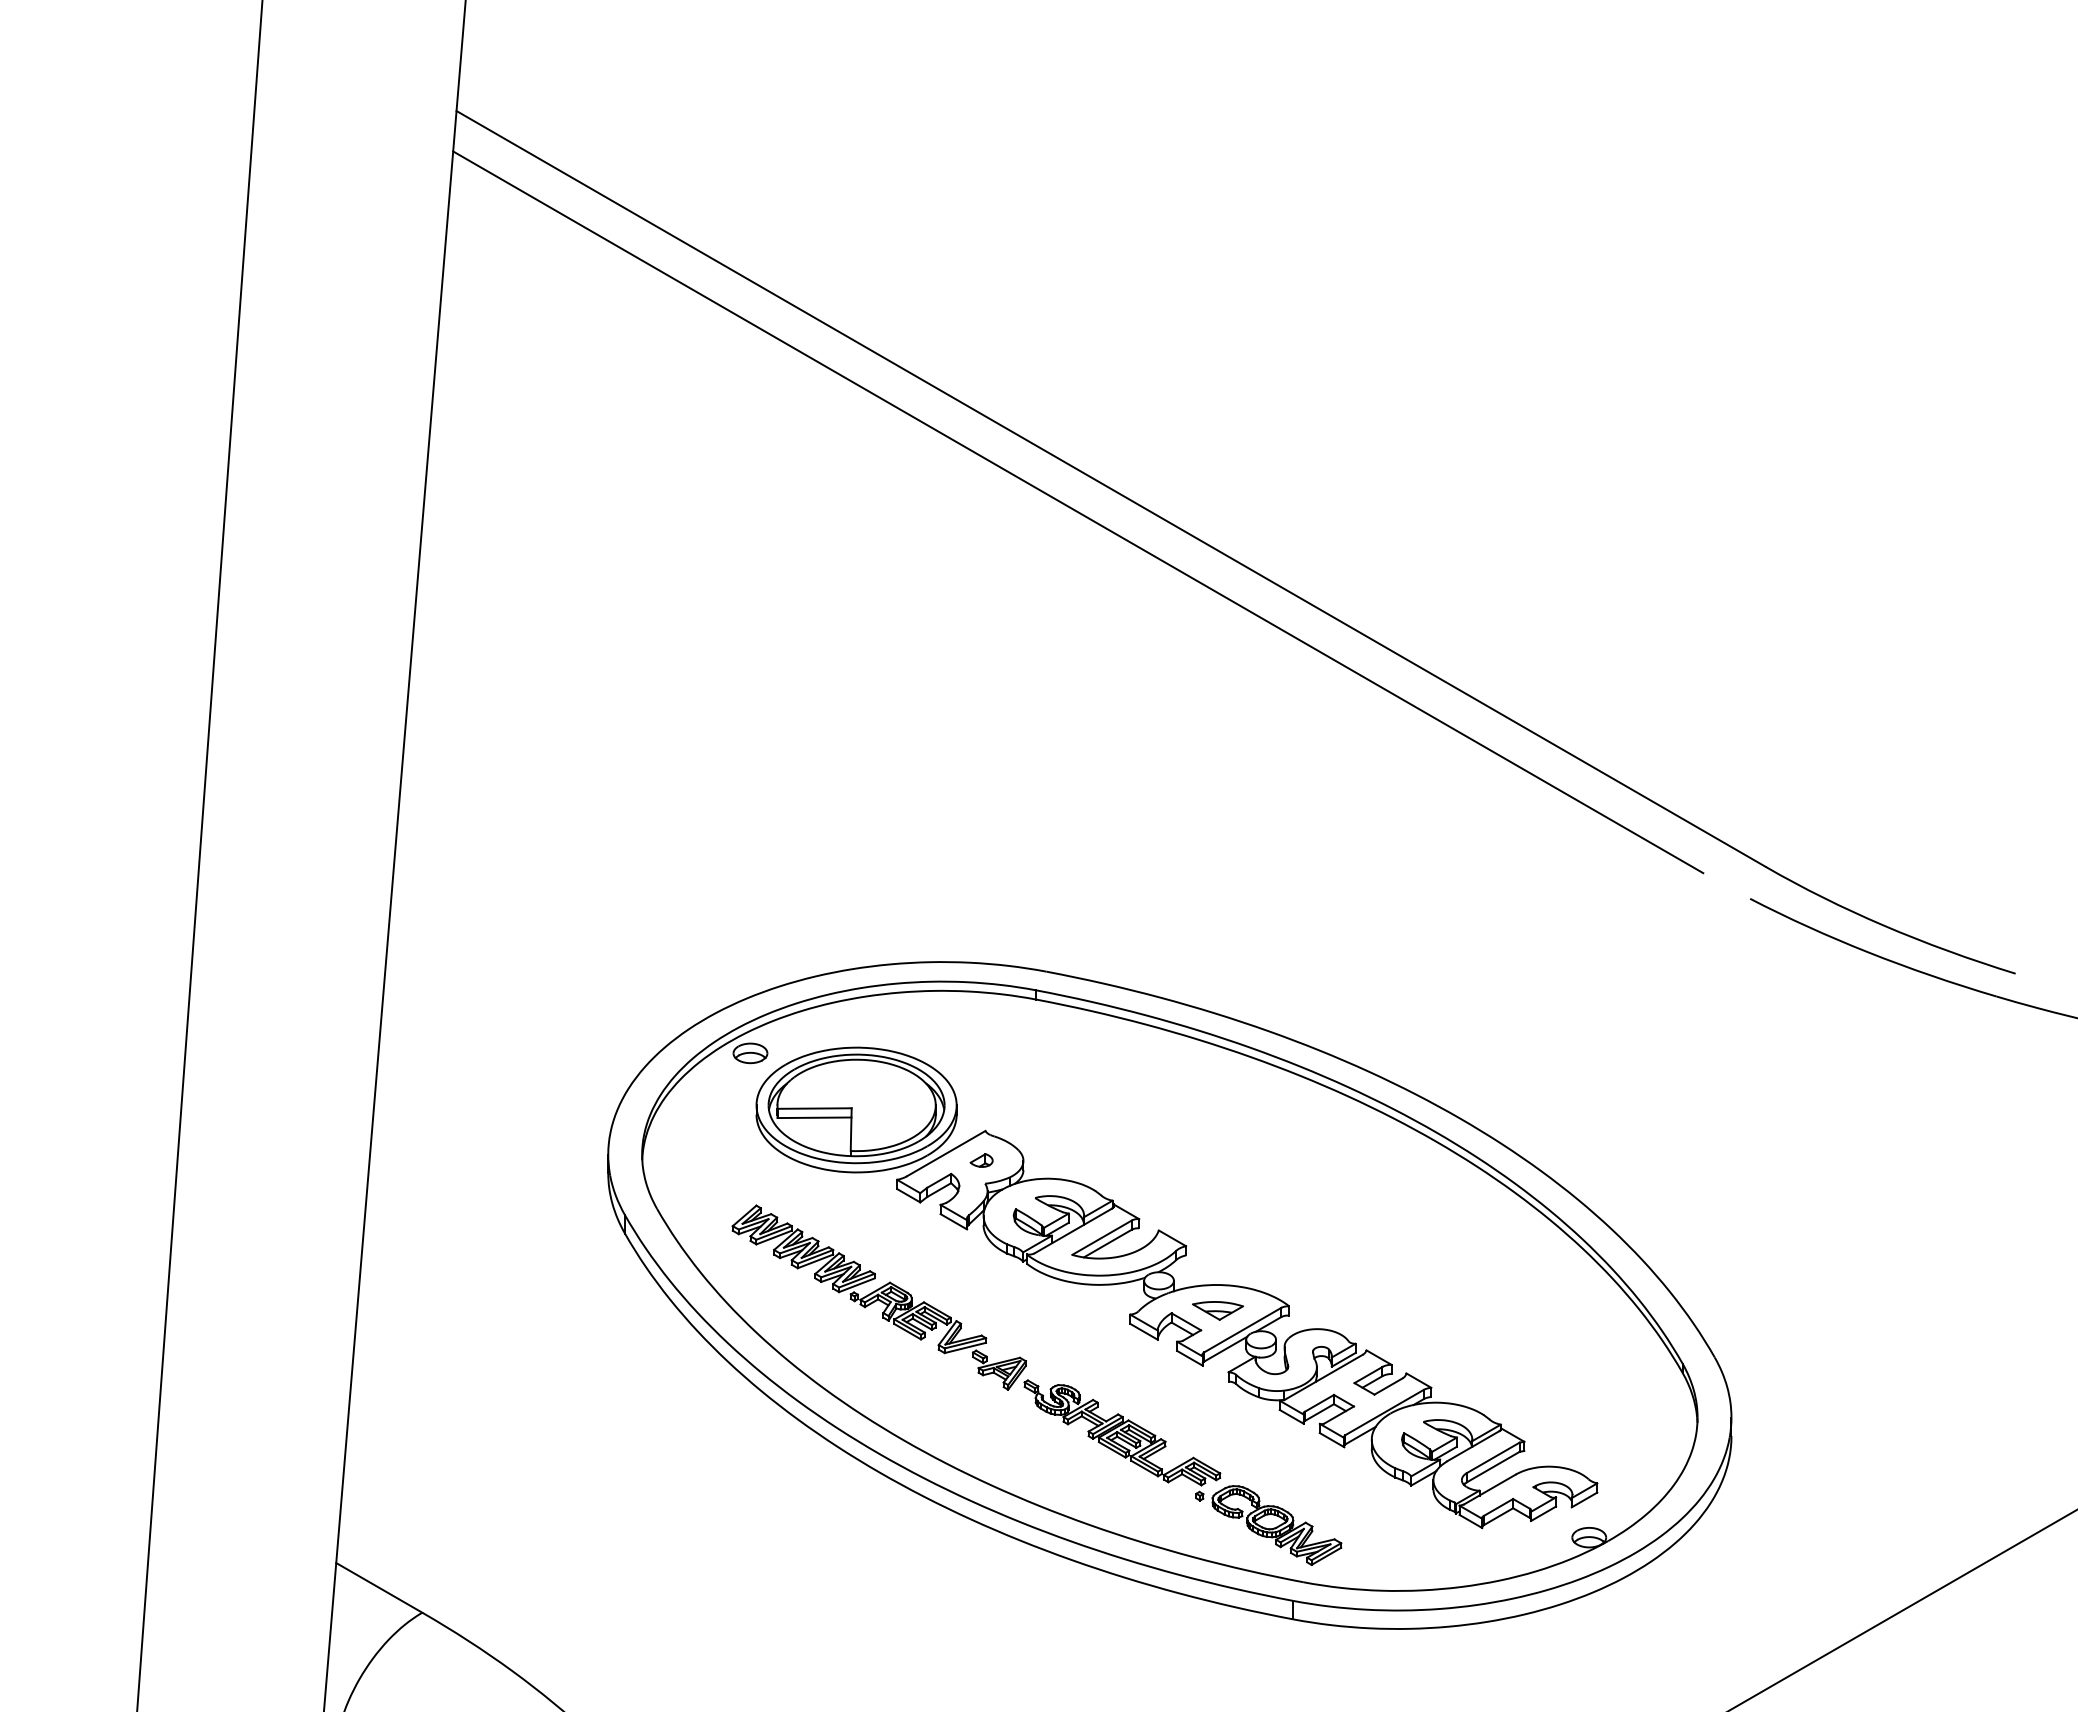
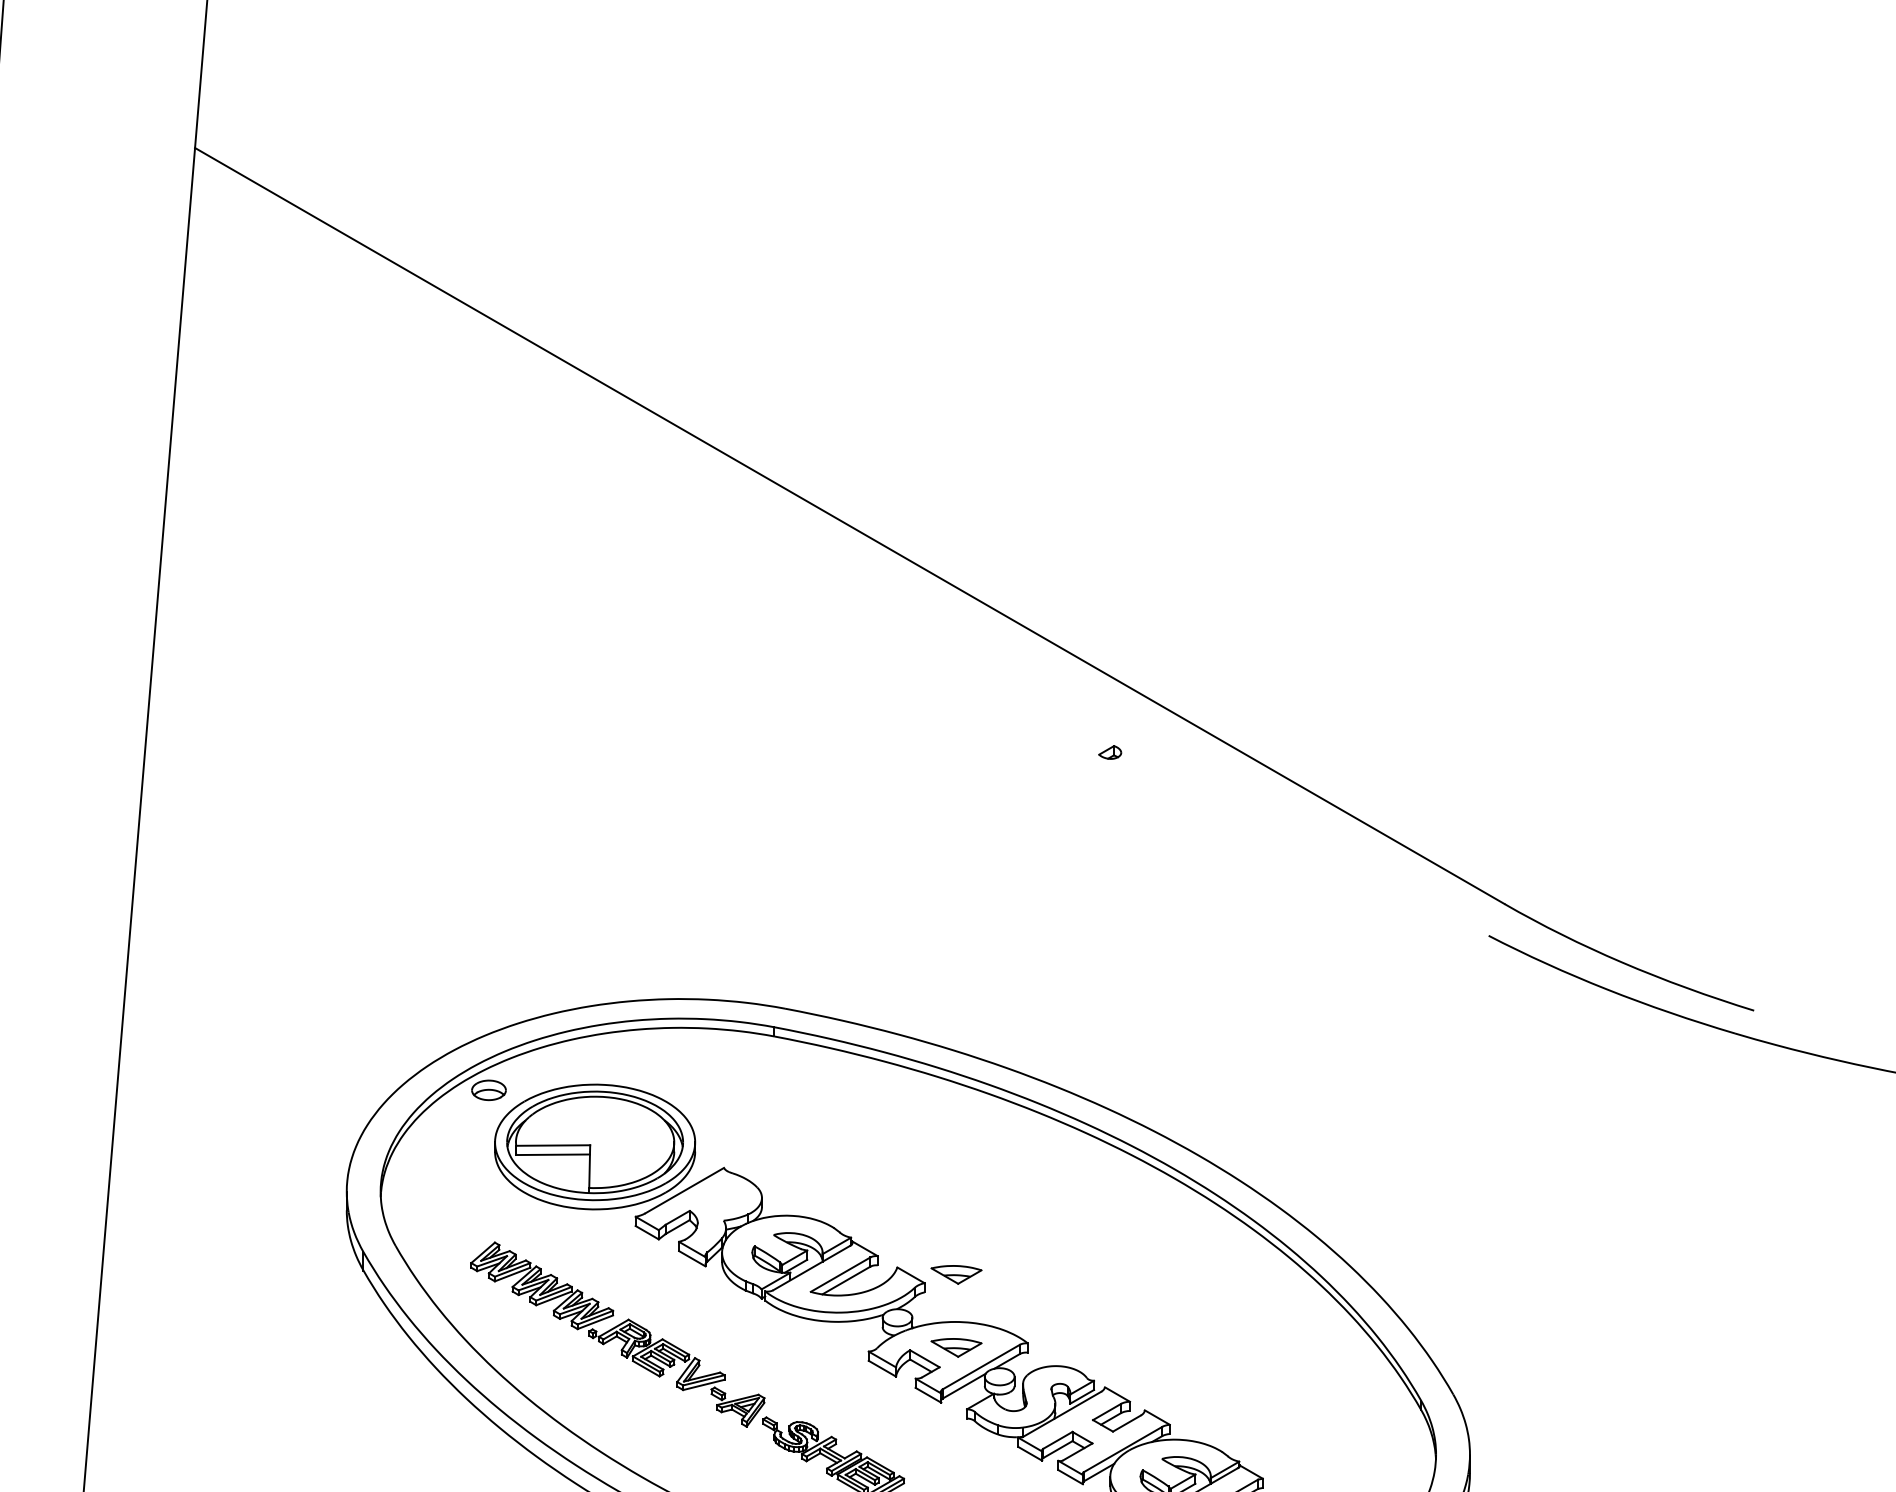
line: (1078, 512) -> (817, 549), removed
part: (981, 1160) -> (1110, 752), moved
part: (1217, 1237) -> (956, 1274), added

